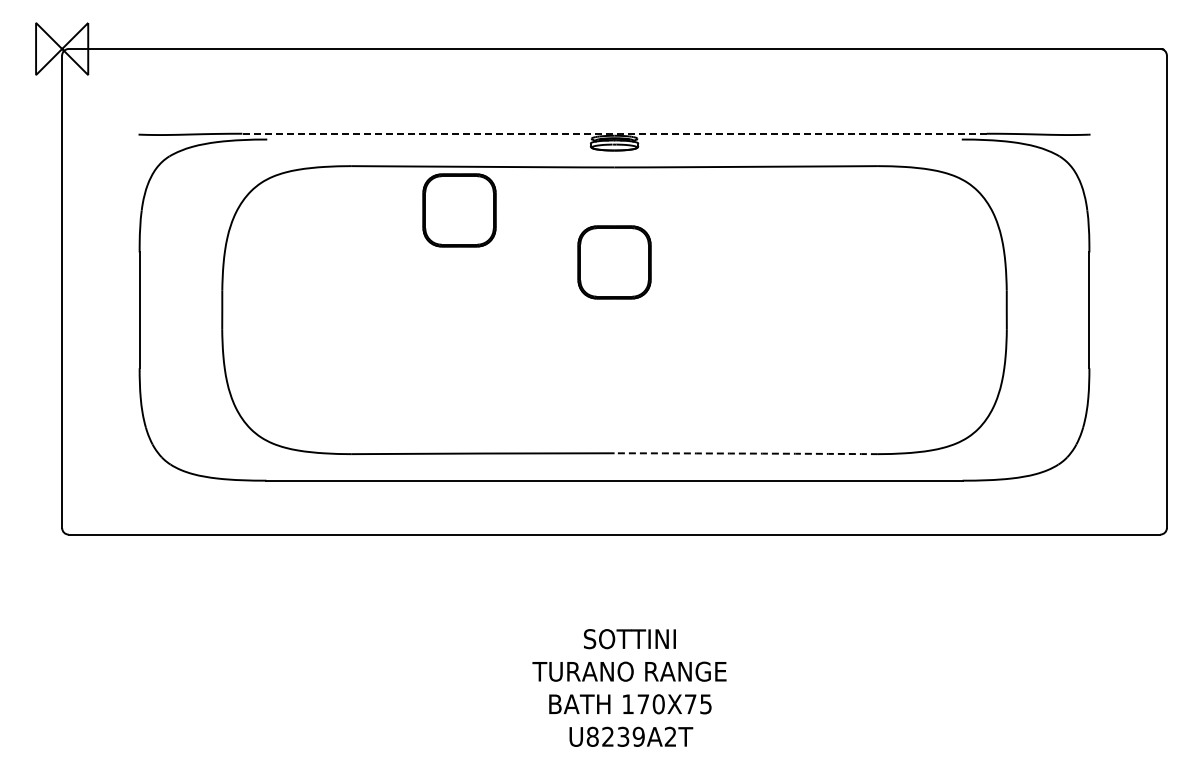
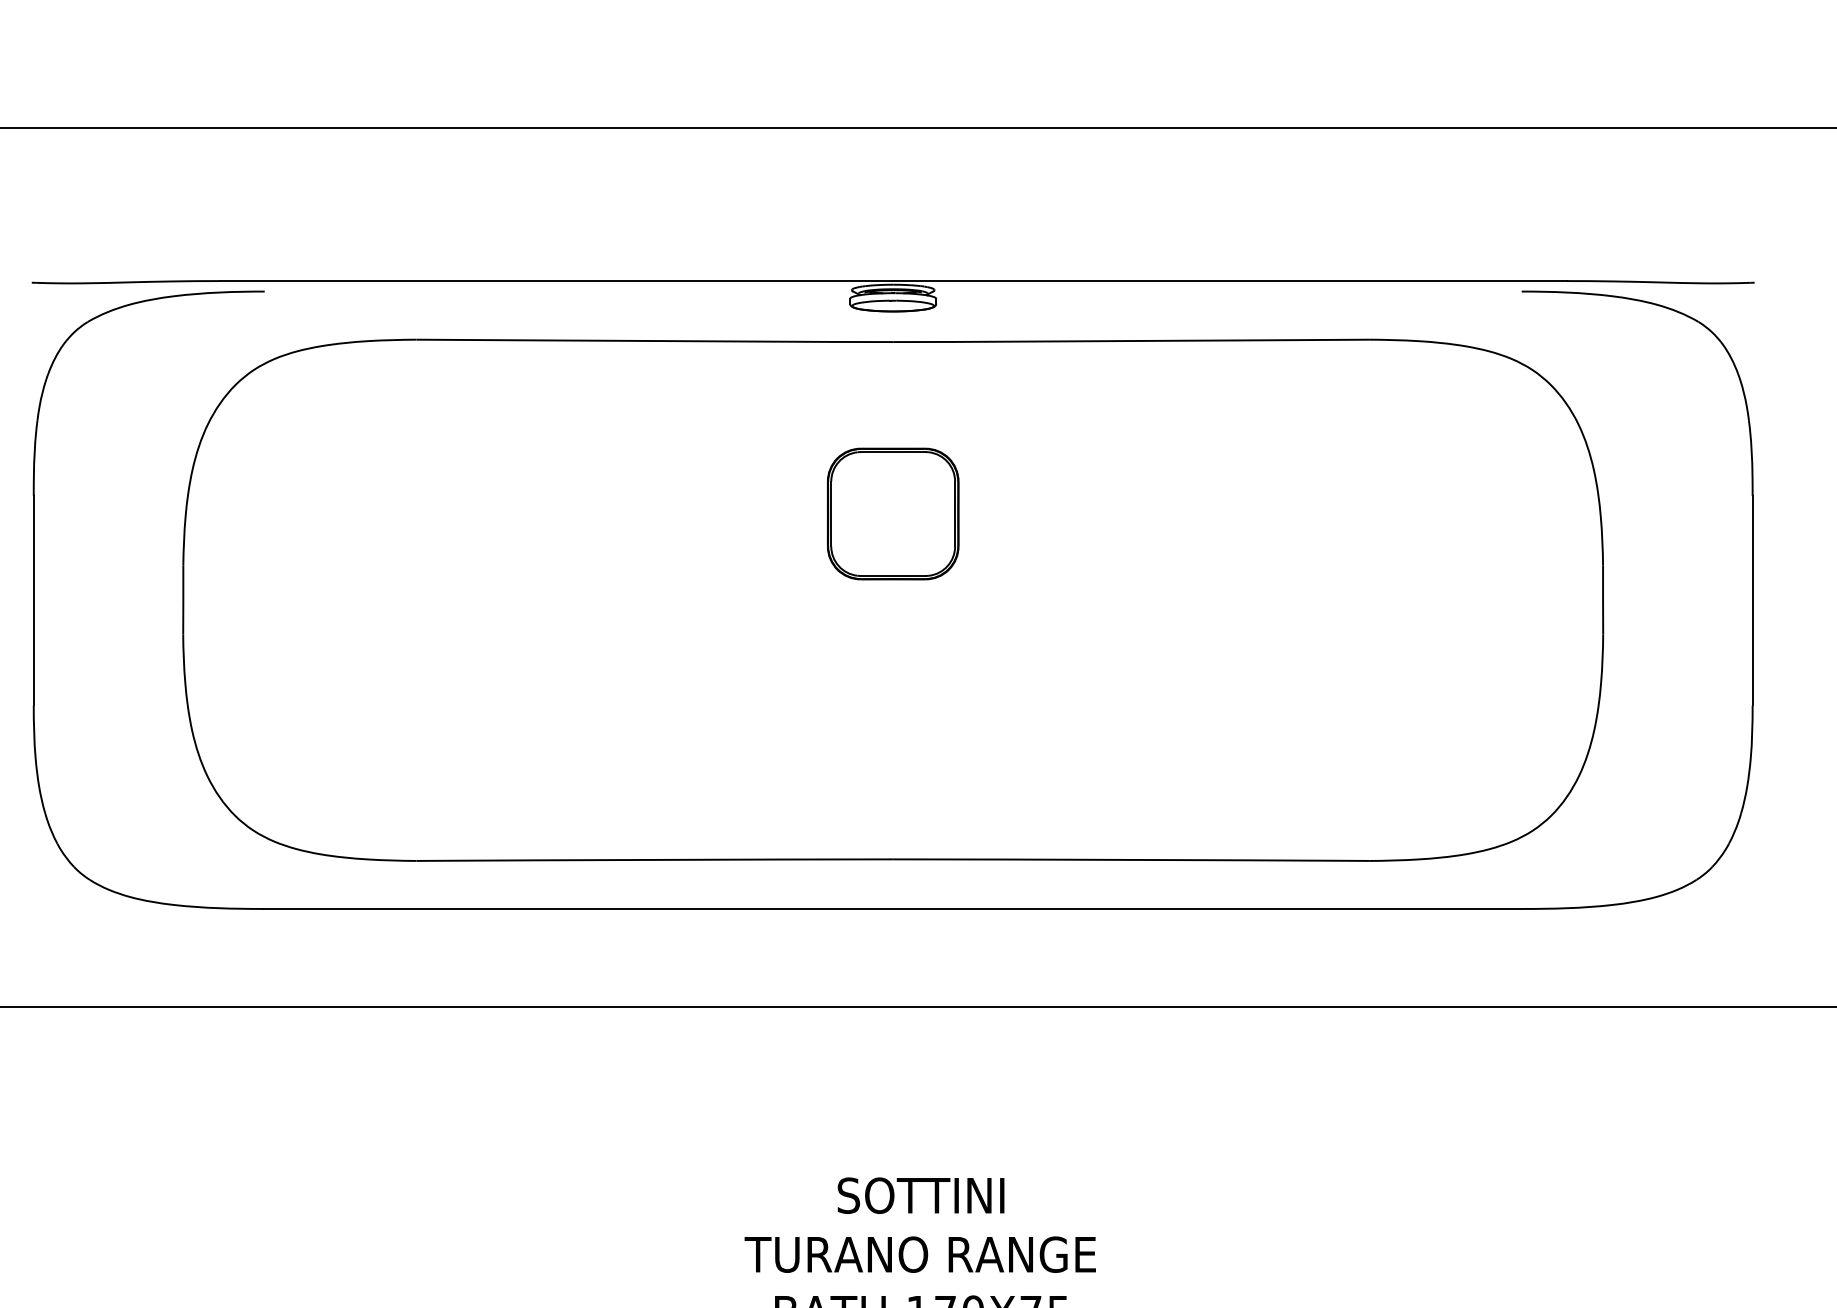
line: (614, 133) -> (893, 280), dashed -> solid
part: (459, 210) -> (612, 419), removed
arc: (746, 453) -> (1132, 859), dashed -> solid

